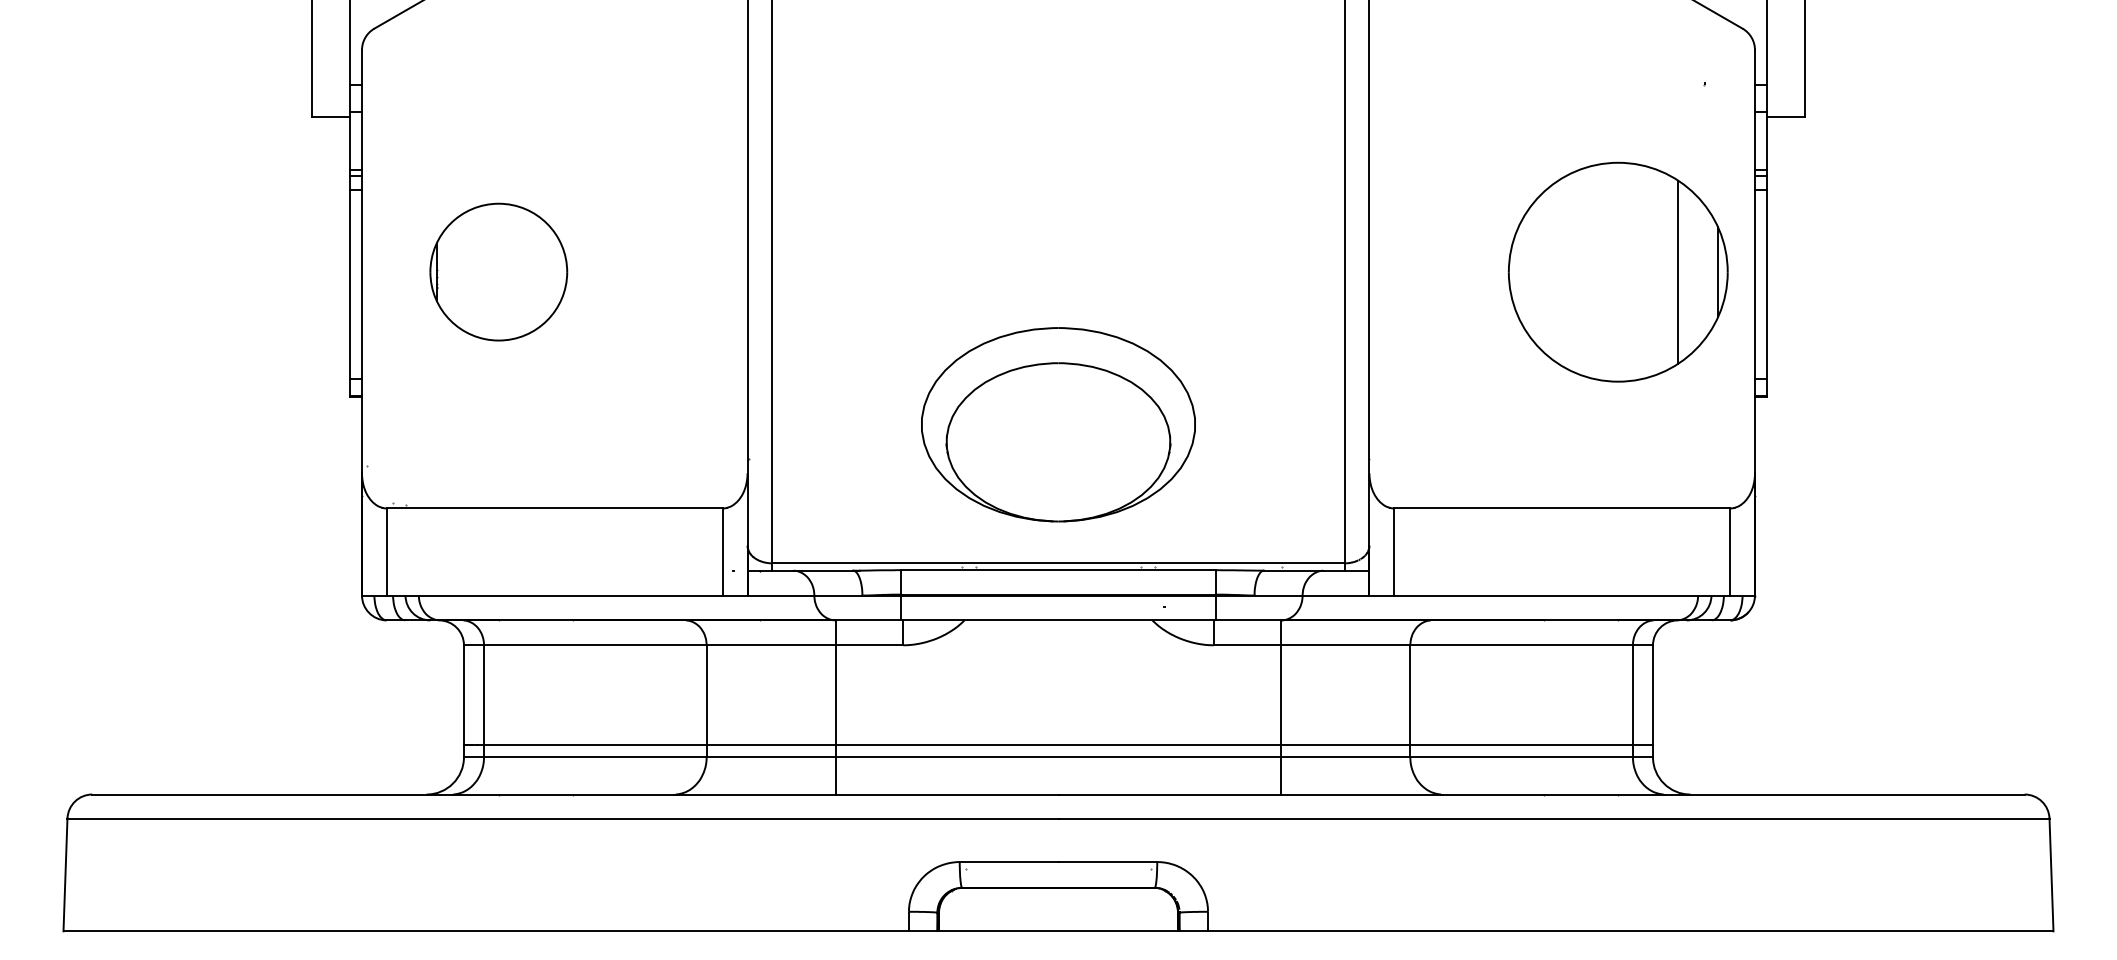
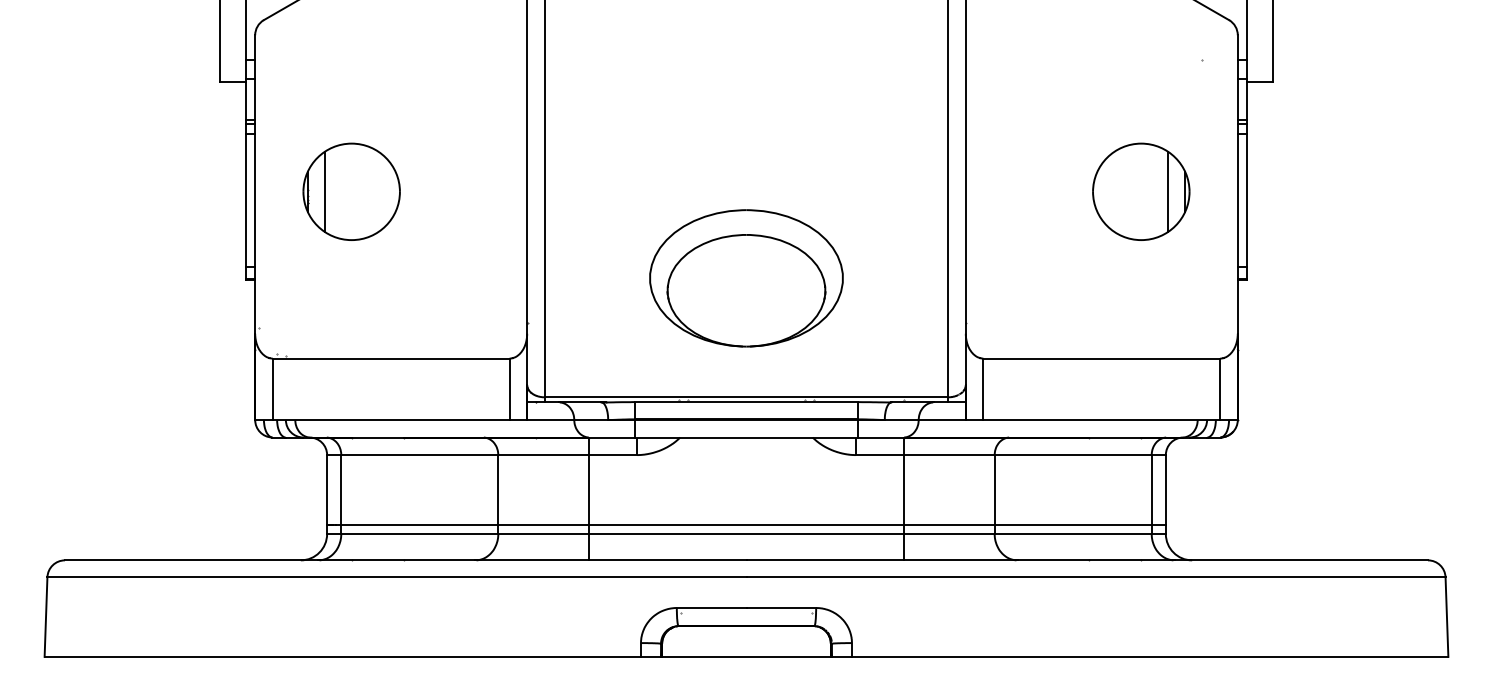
line: (461, 271) -> (325, 191), added
part: (1617, 271) -> (1140, 191), size x0.62
part: (1058, 424) -> (746, 278), moved

